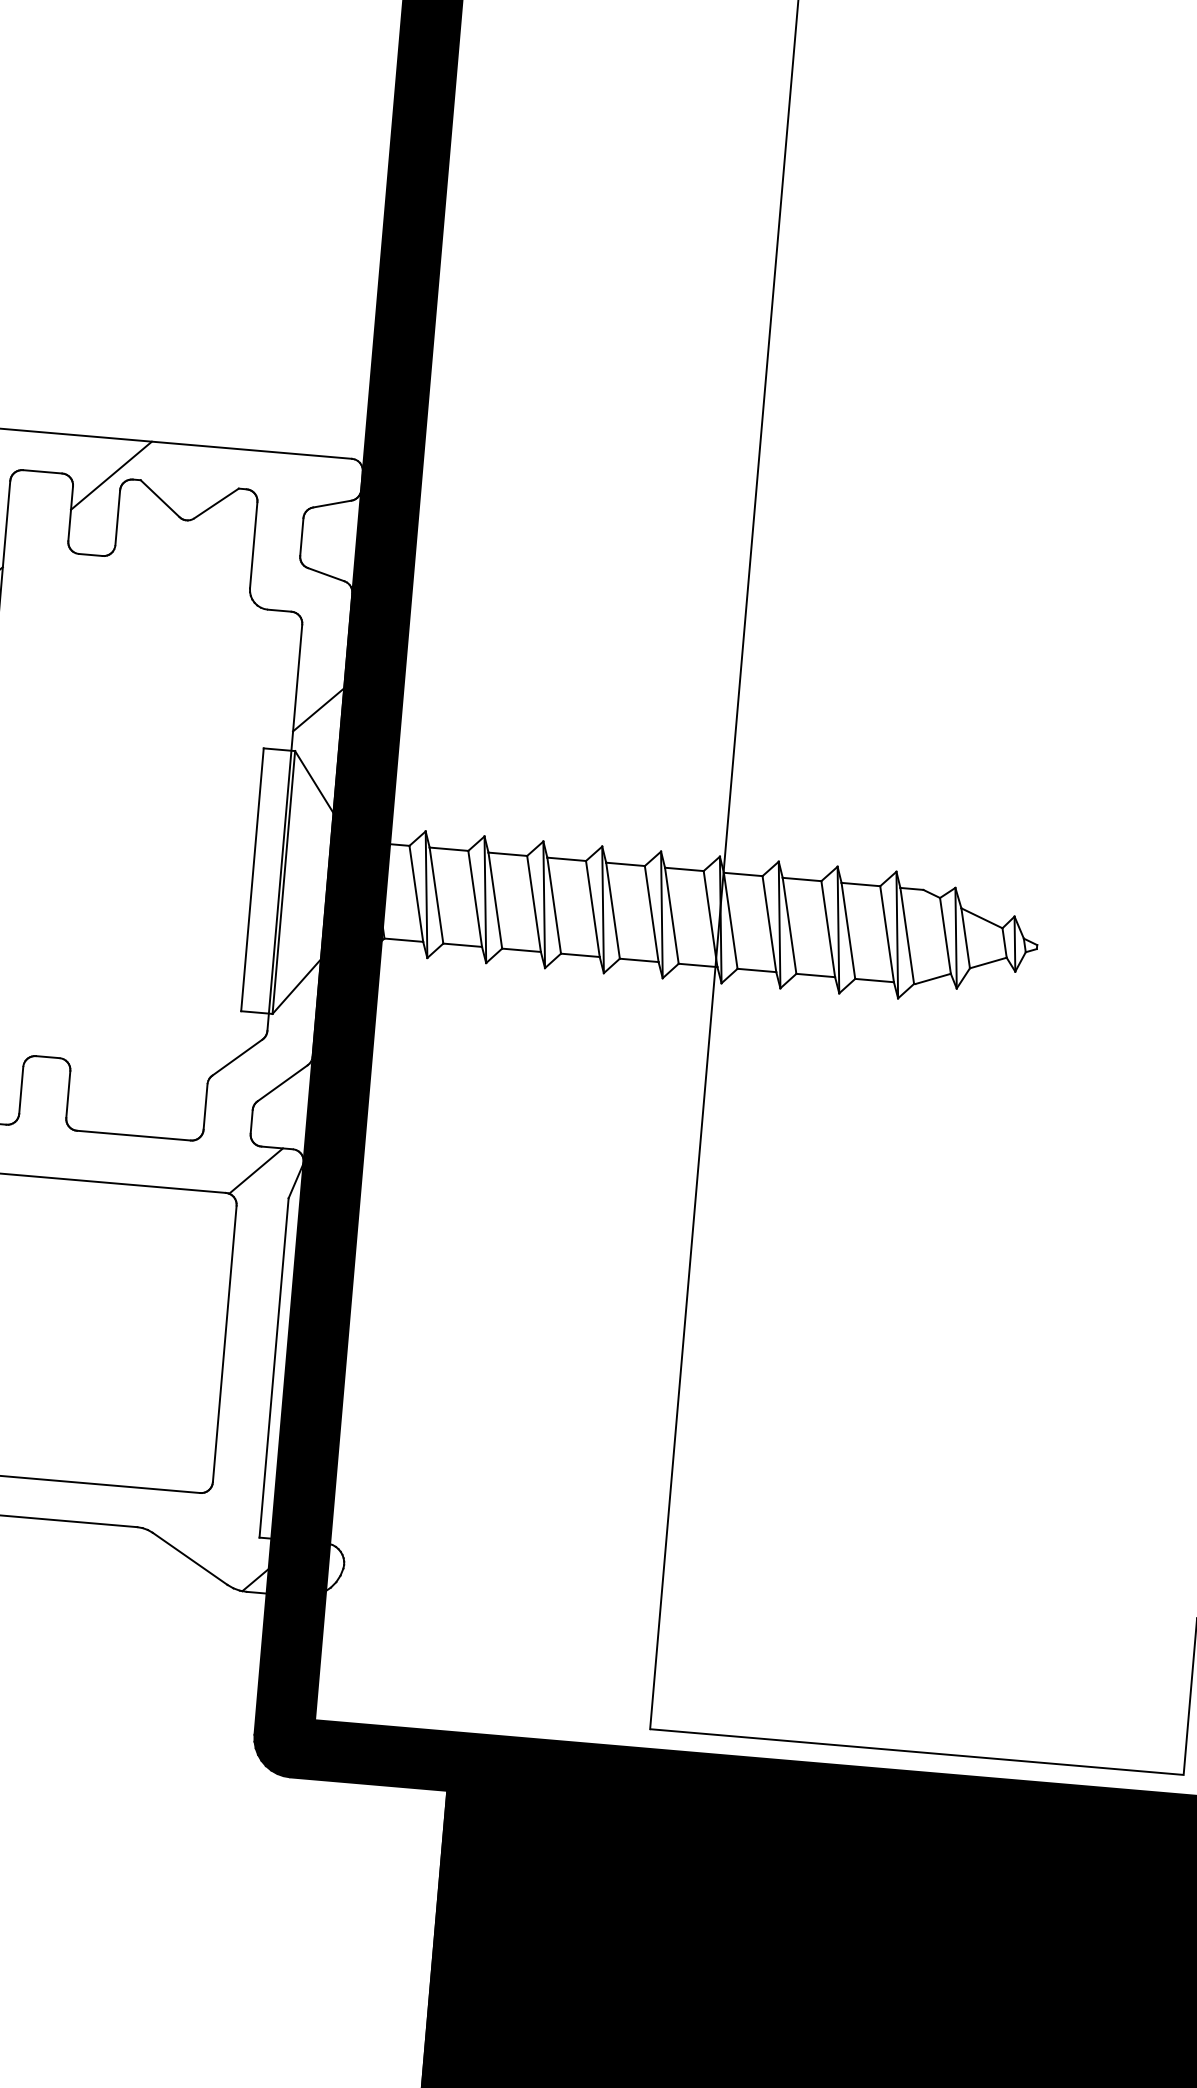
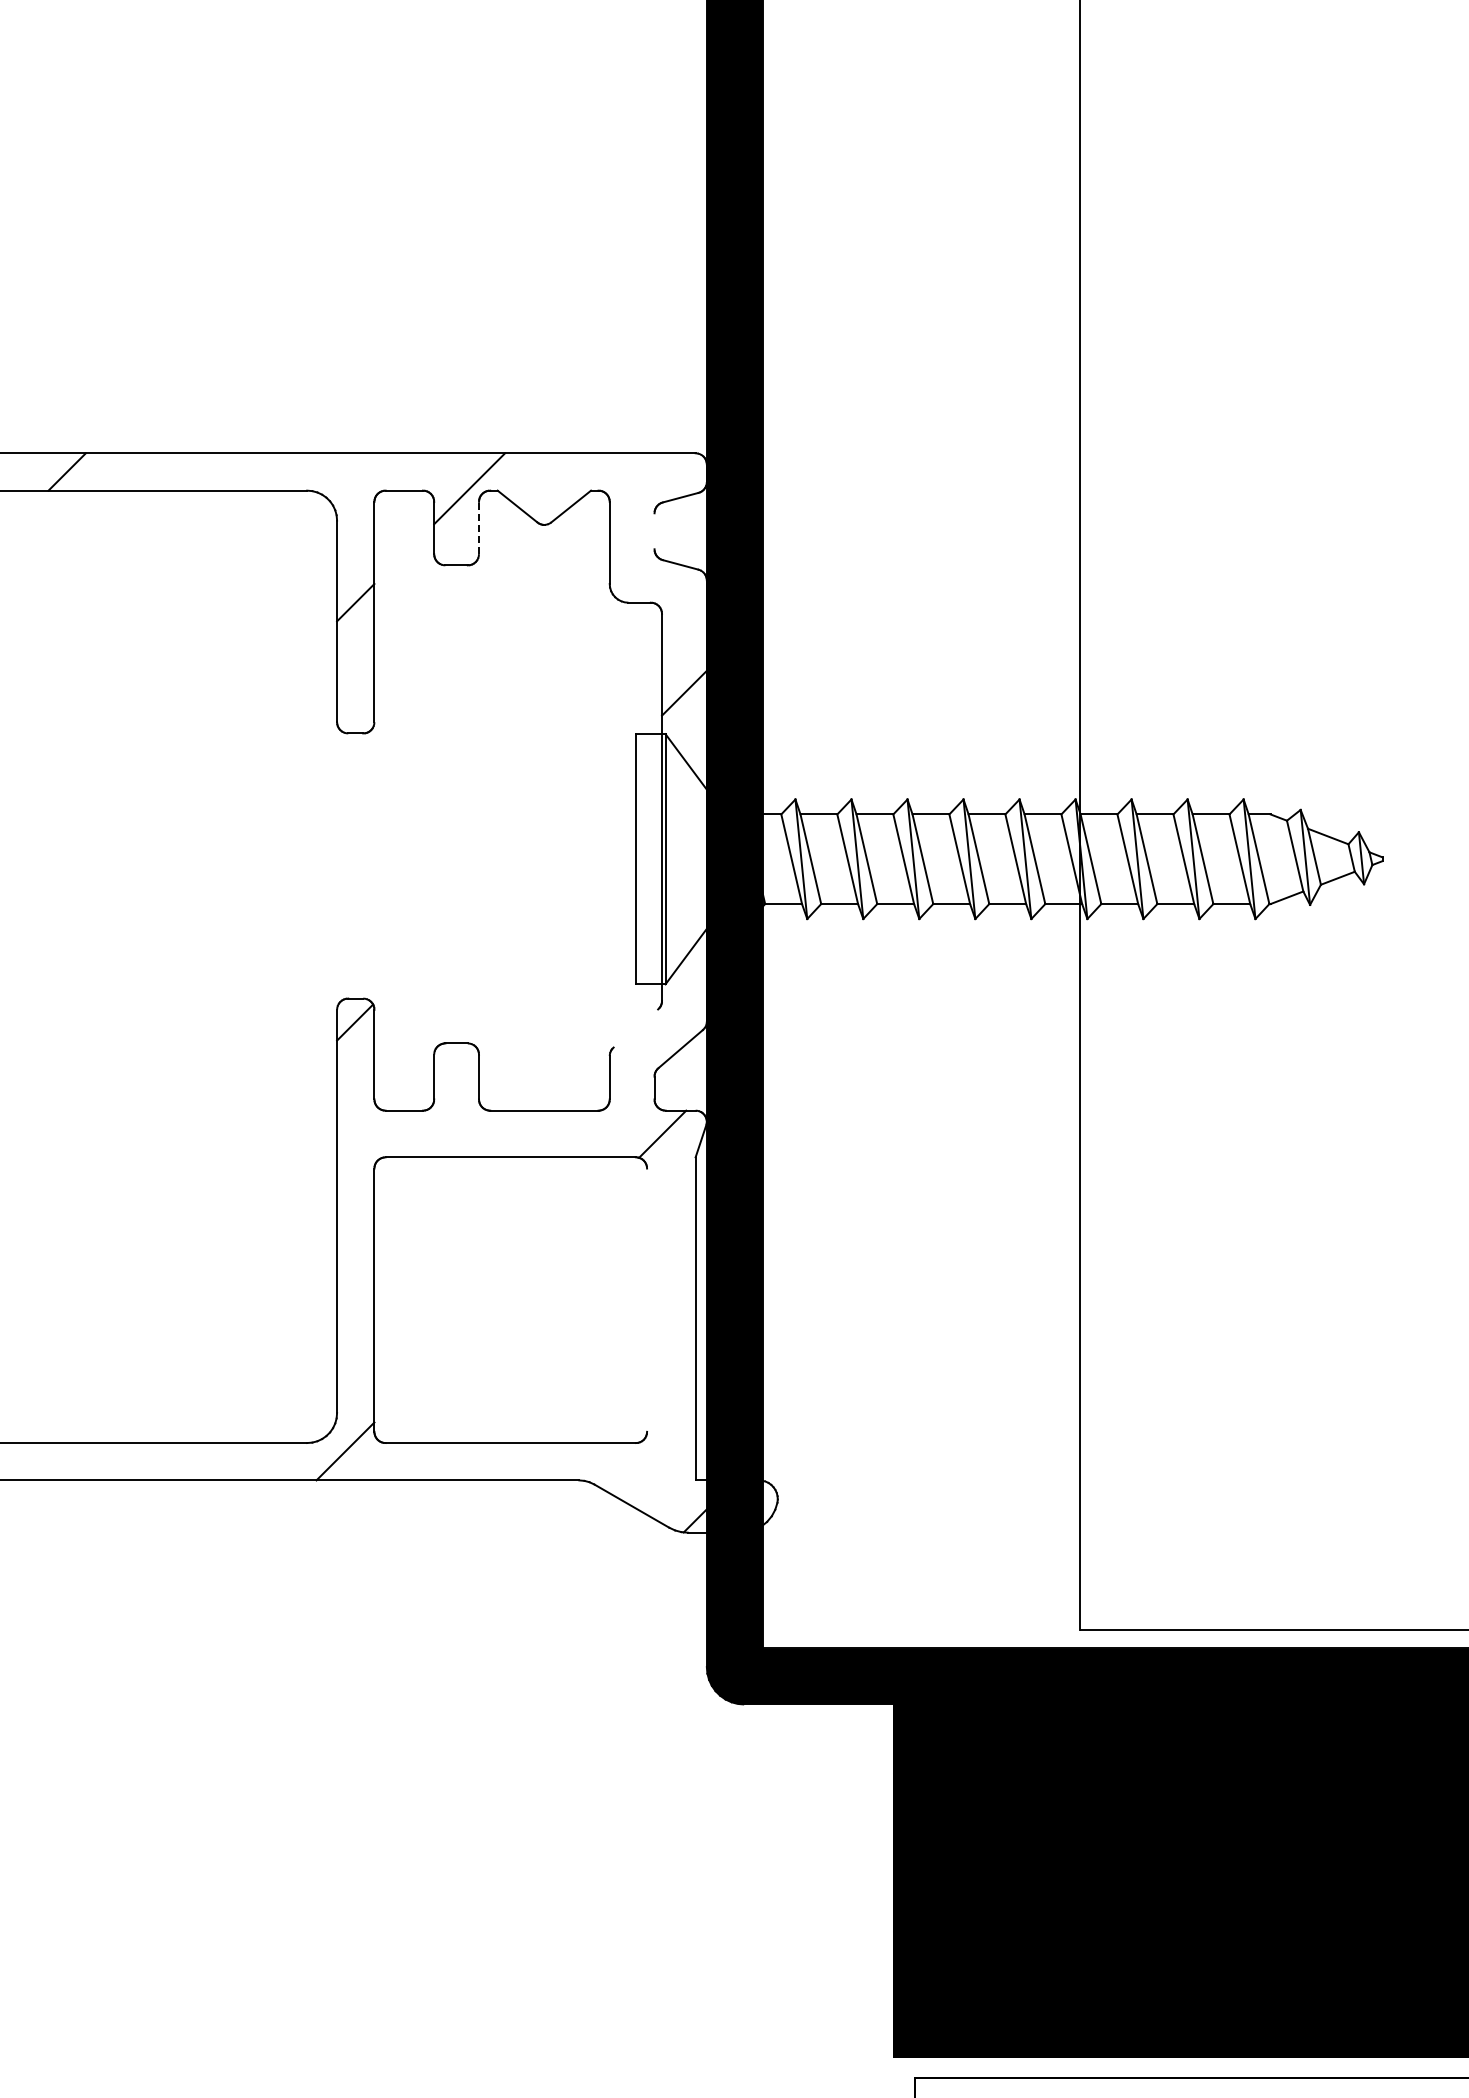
line: (118, 517) -> (479, 527), solid -> dashed
line: (301, 537) -> (654, 531), removed
line: (237, 1057) -> (635, 1028), removed
line: (225, 1343) -> (647, 1299), removed

